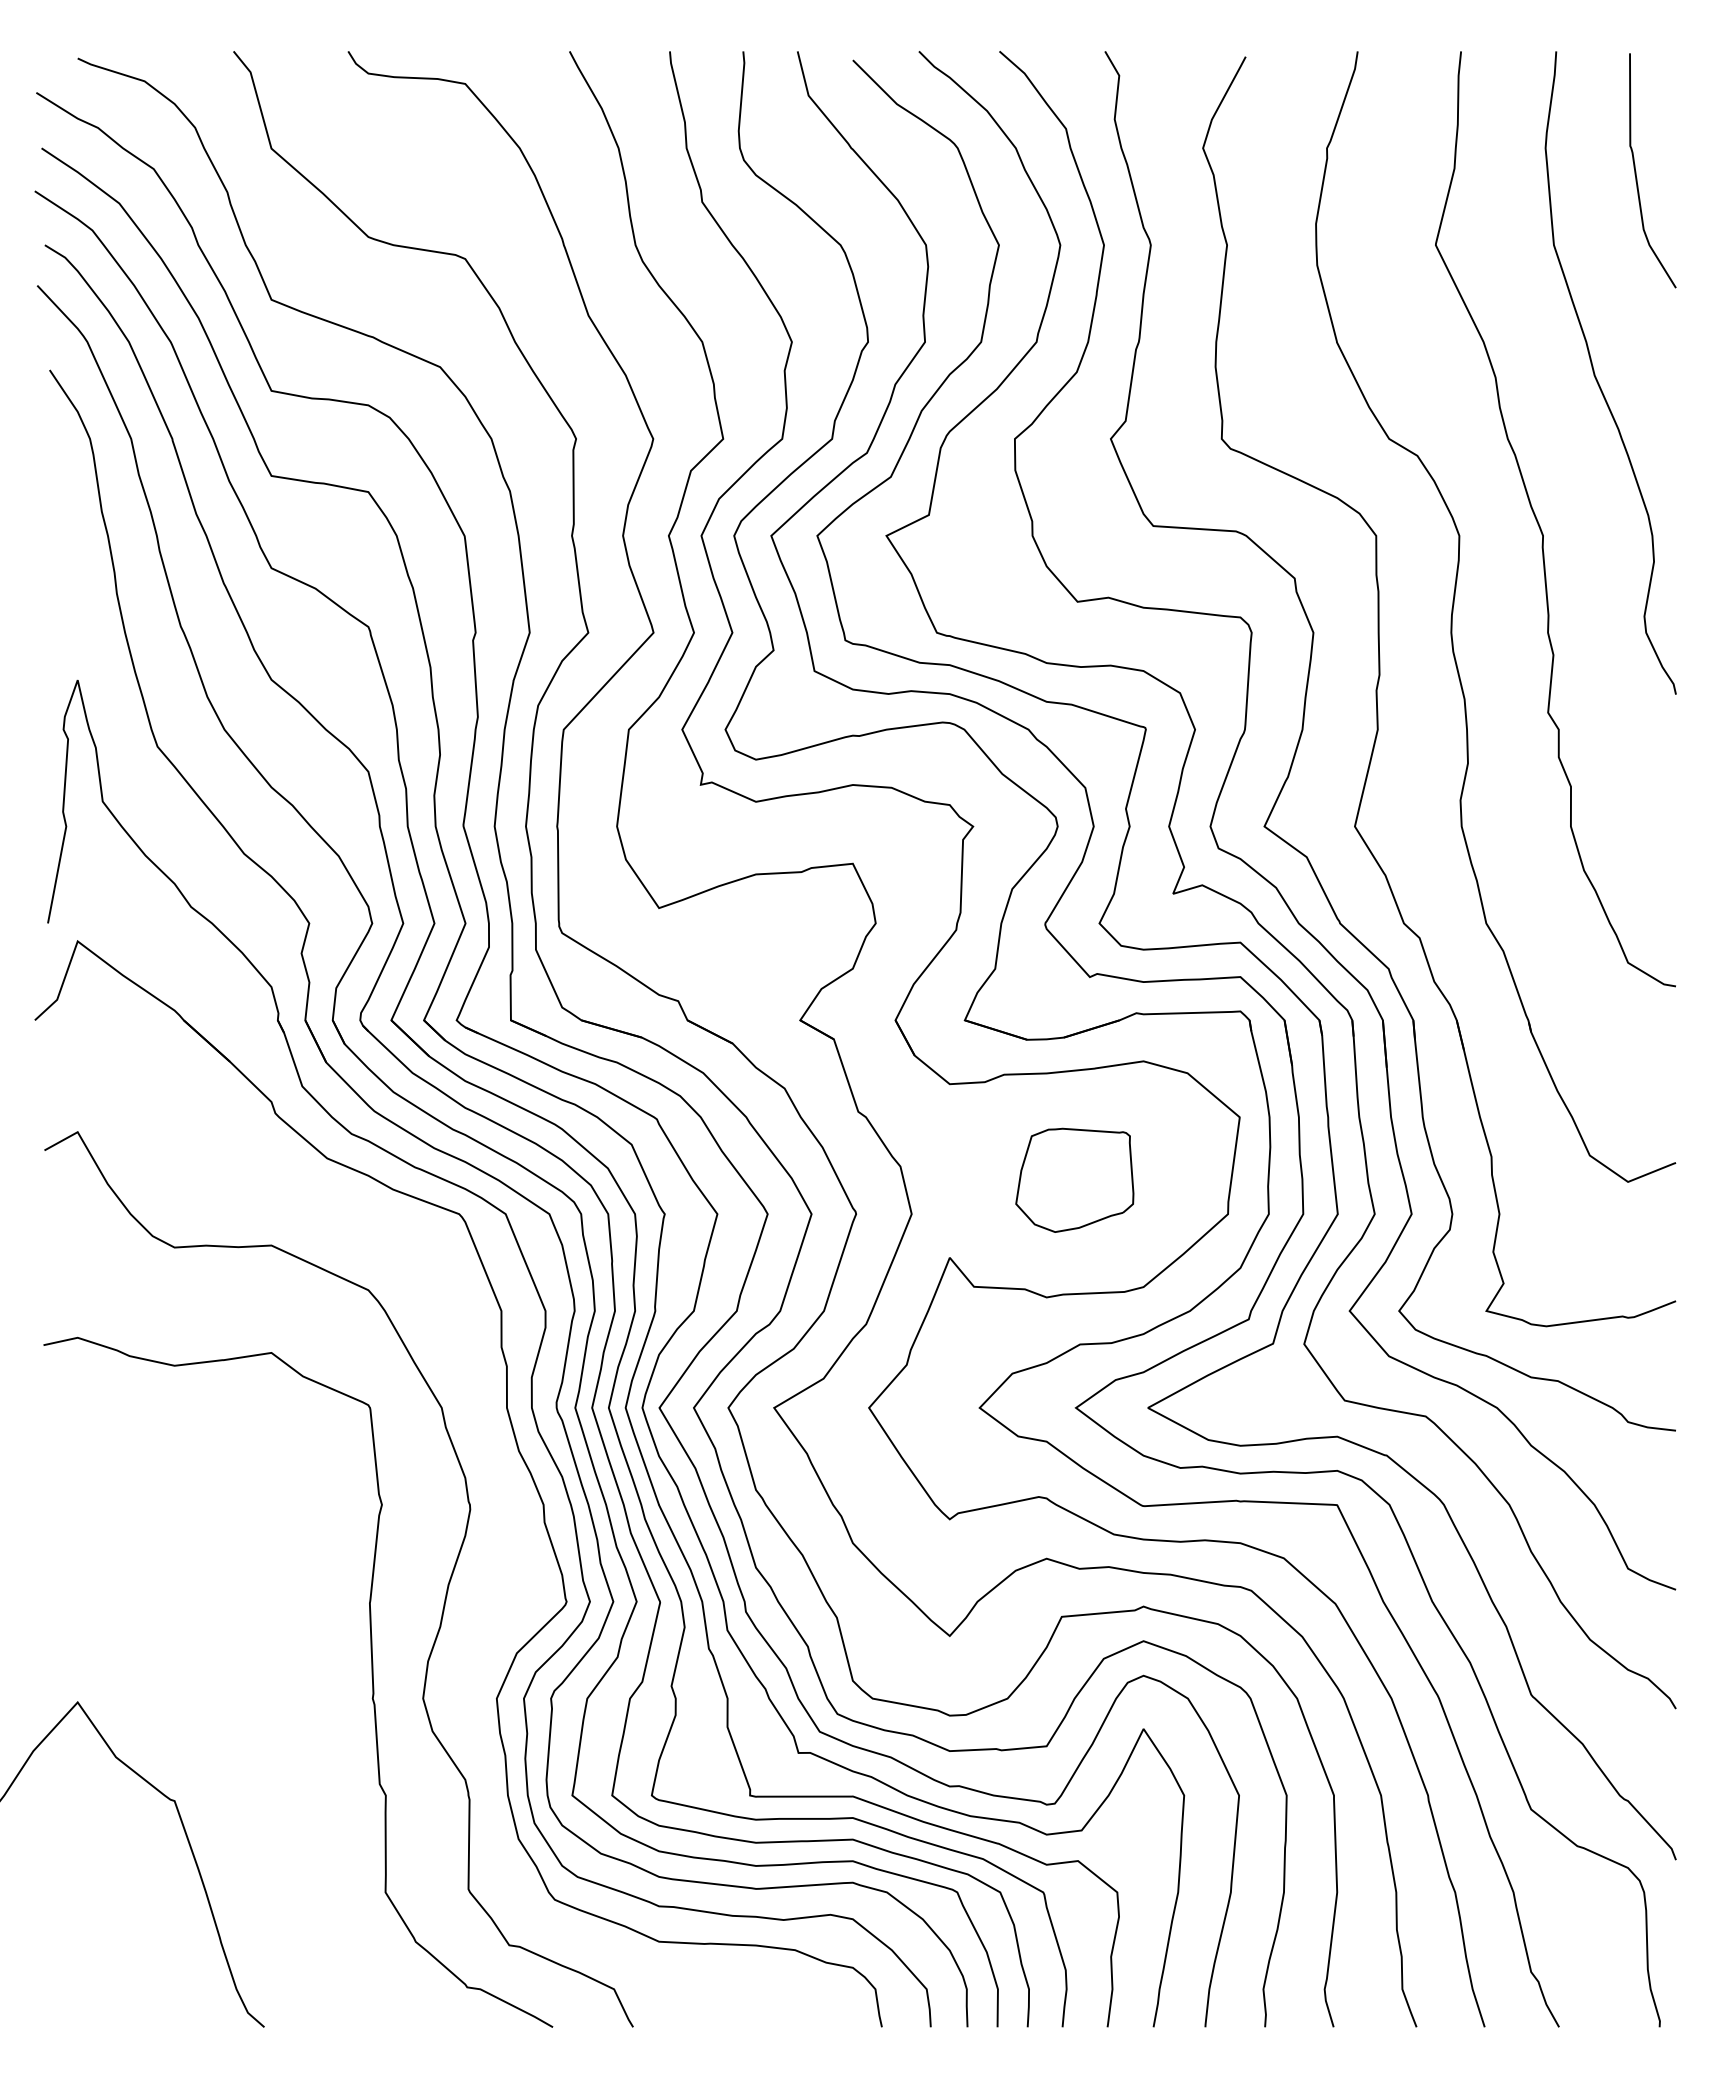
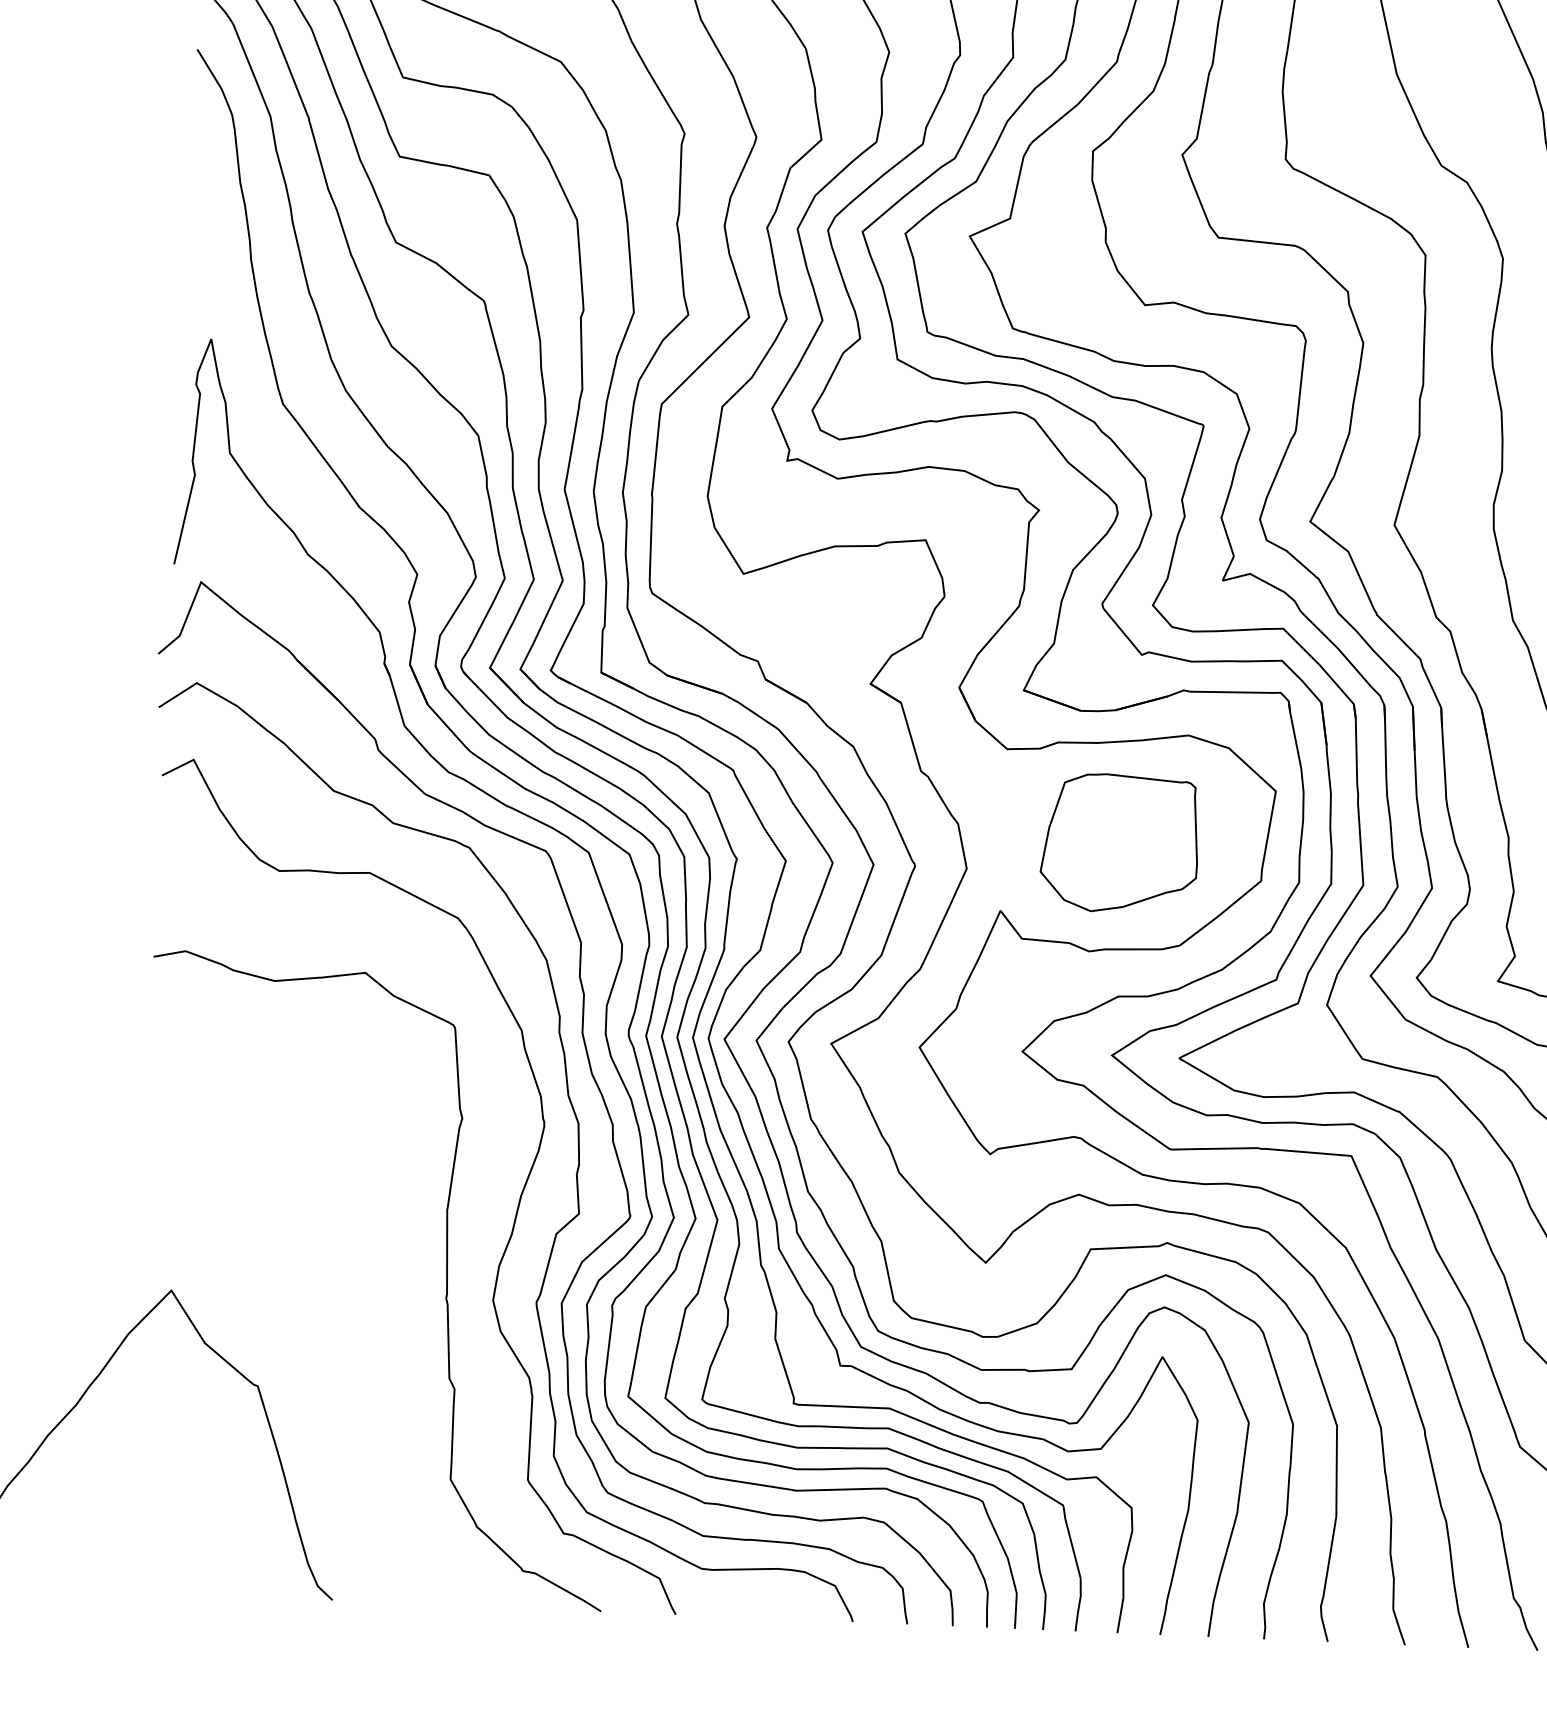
part: (1074, 1180) -> (1119, 843), size x1.43
curve: (507, 1537) -> (577, 1153), added

